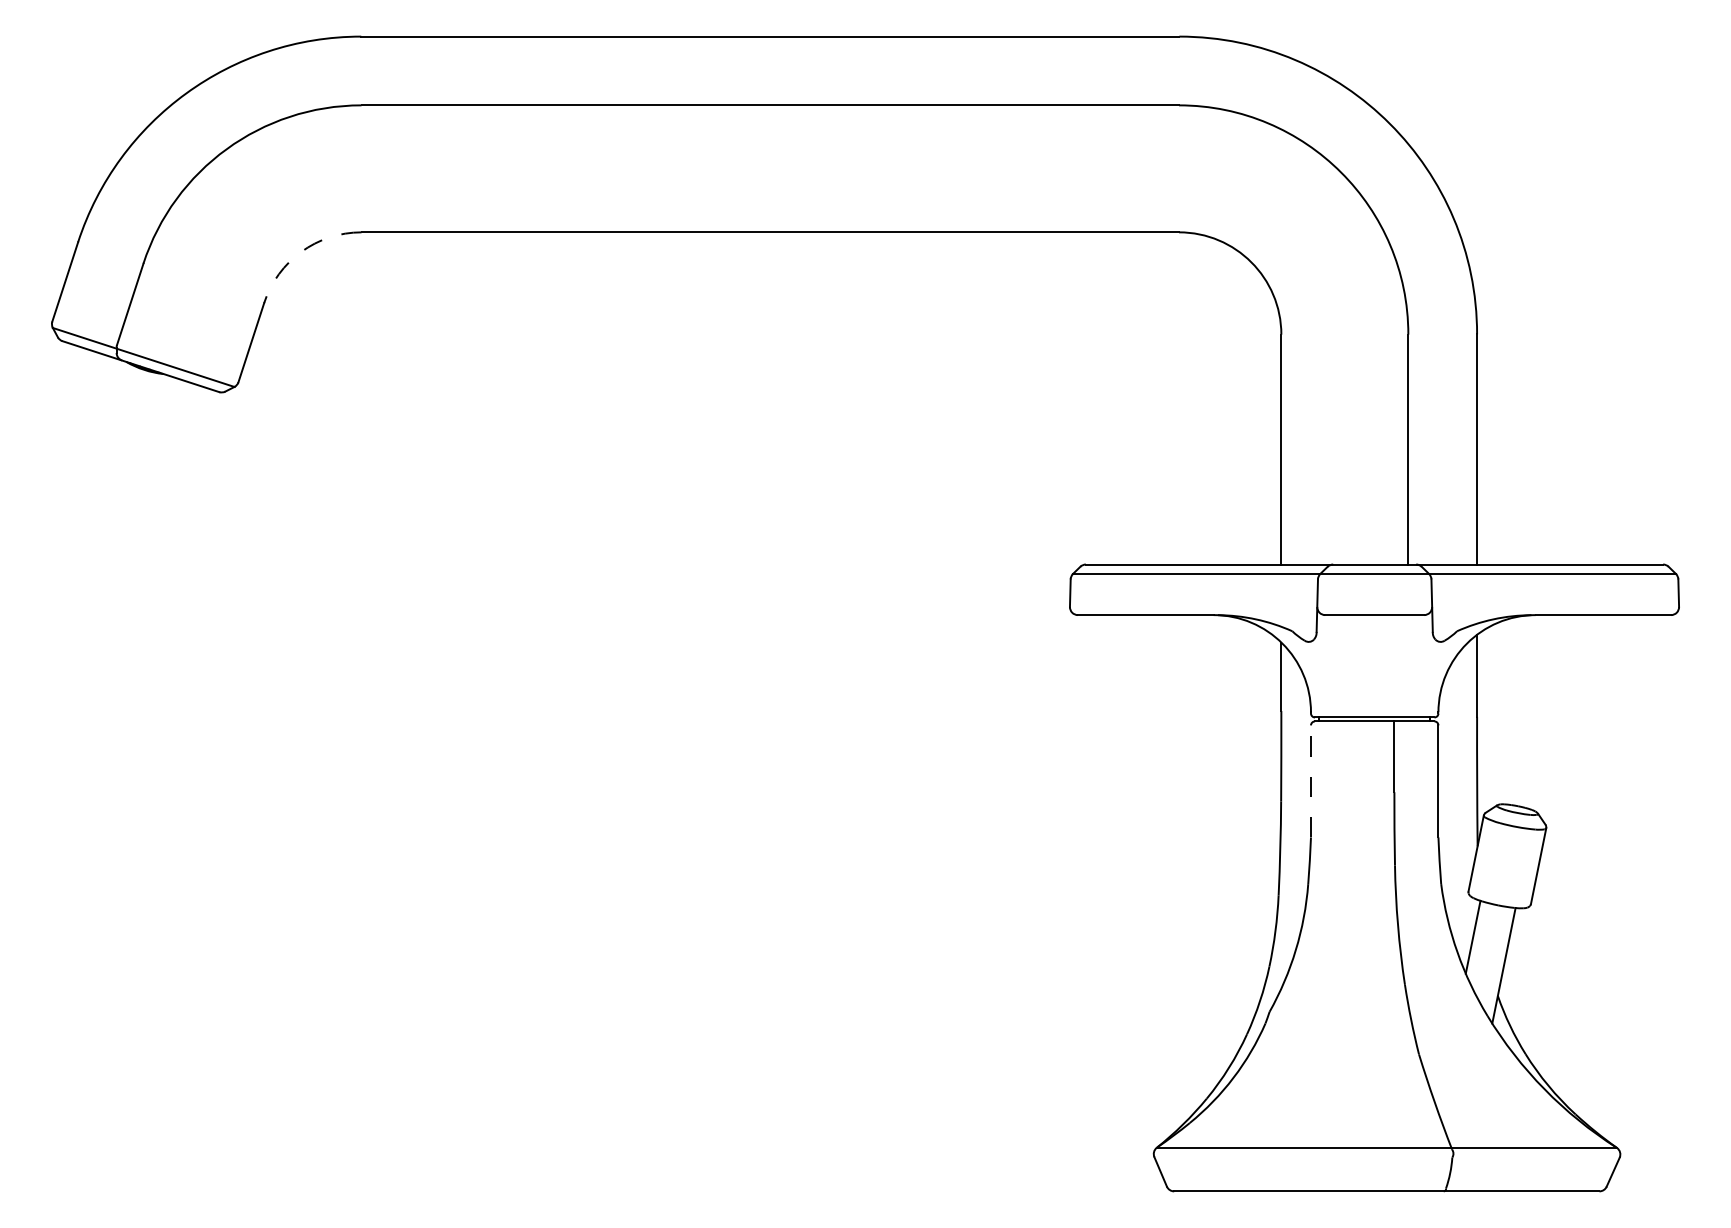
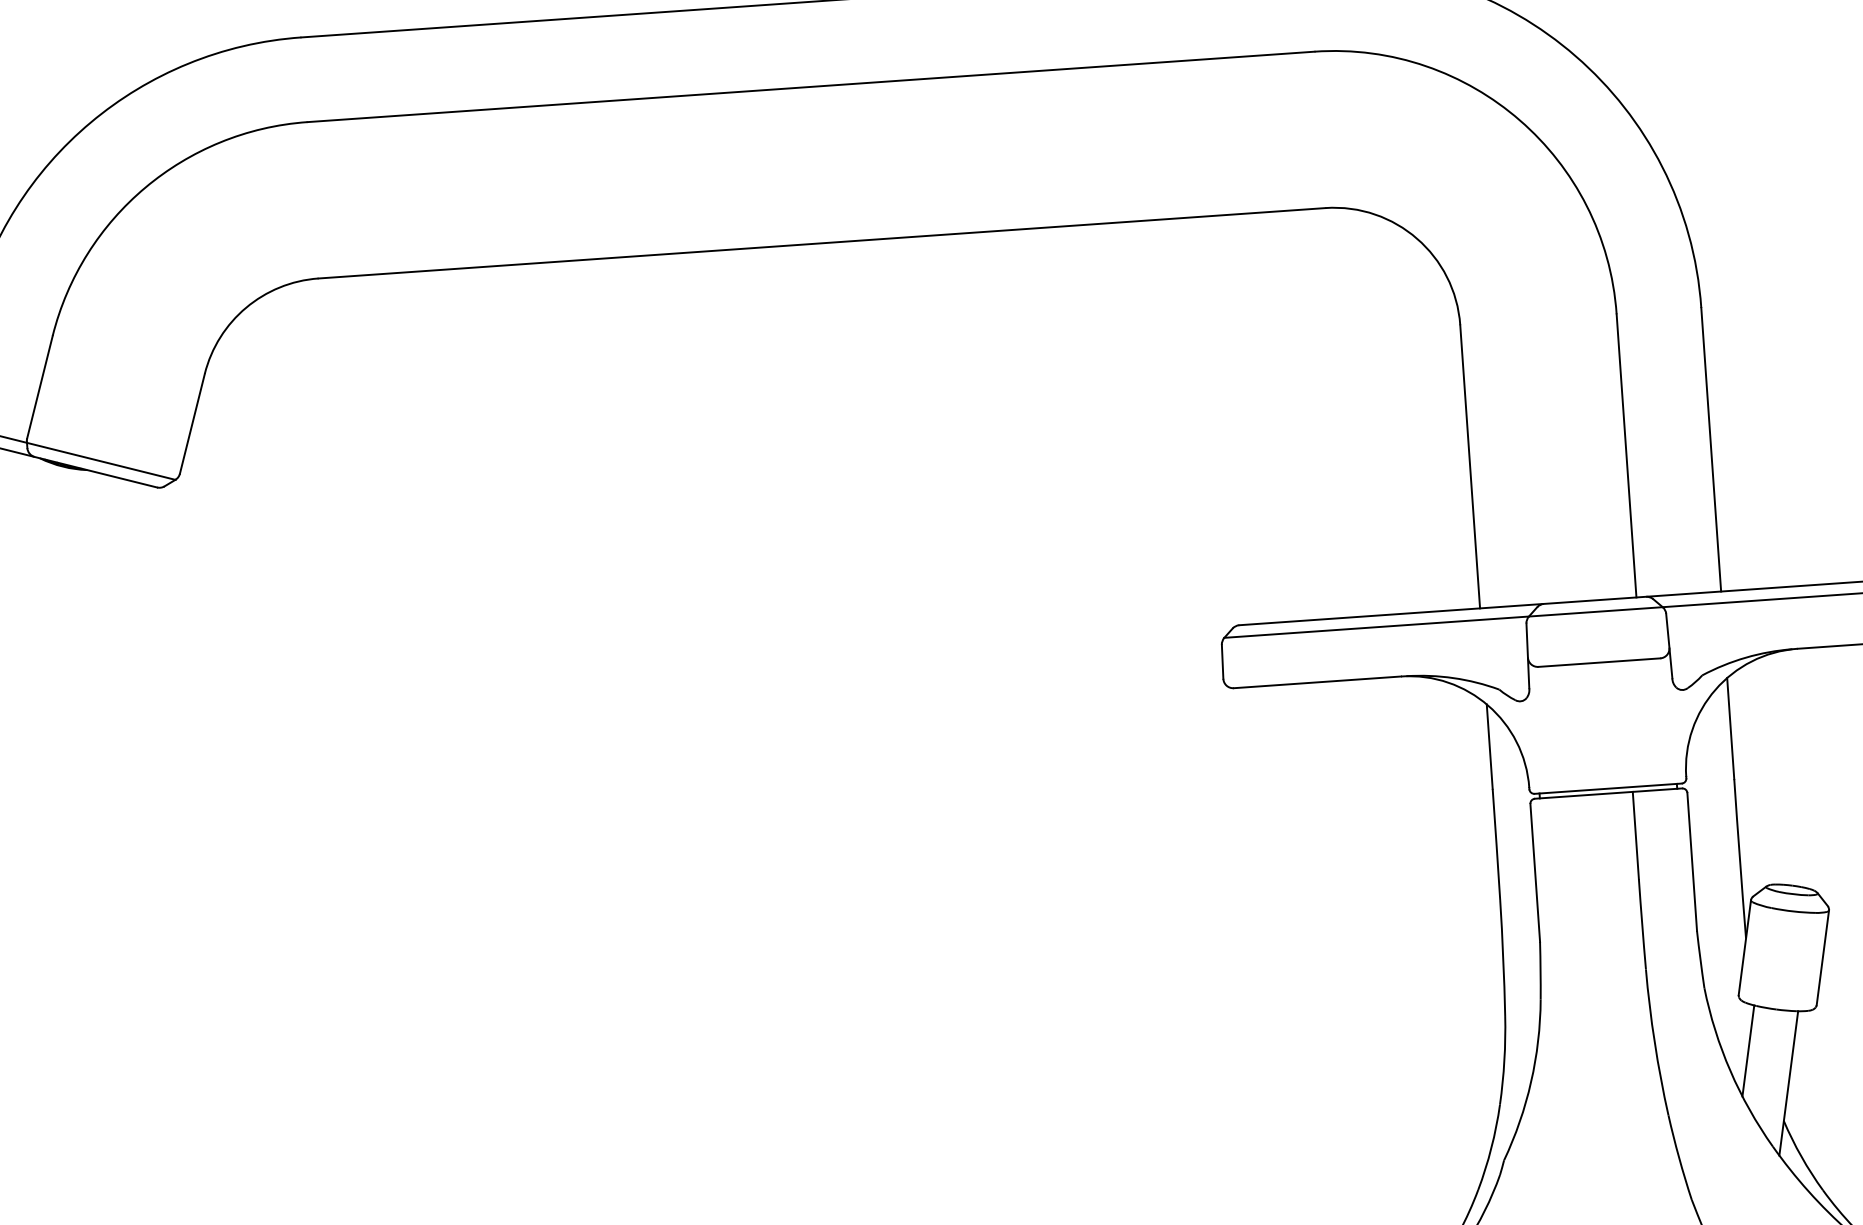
arc: (301, 251) -> (246, 307), dashed -> solid
line: (1311, 780) -> (1535, 871), dashed -> solid

